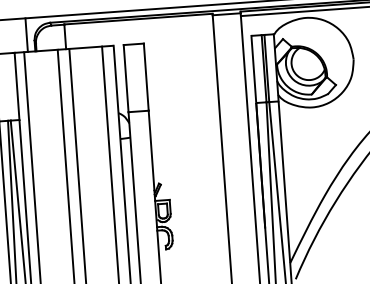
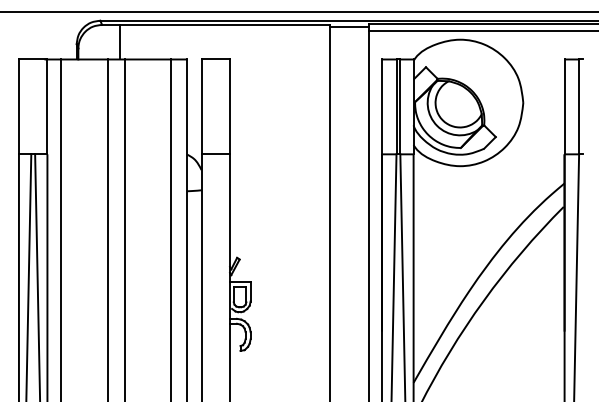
line: (26, 34) -> (66, 35), removed

